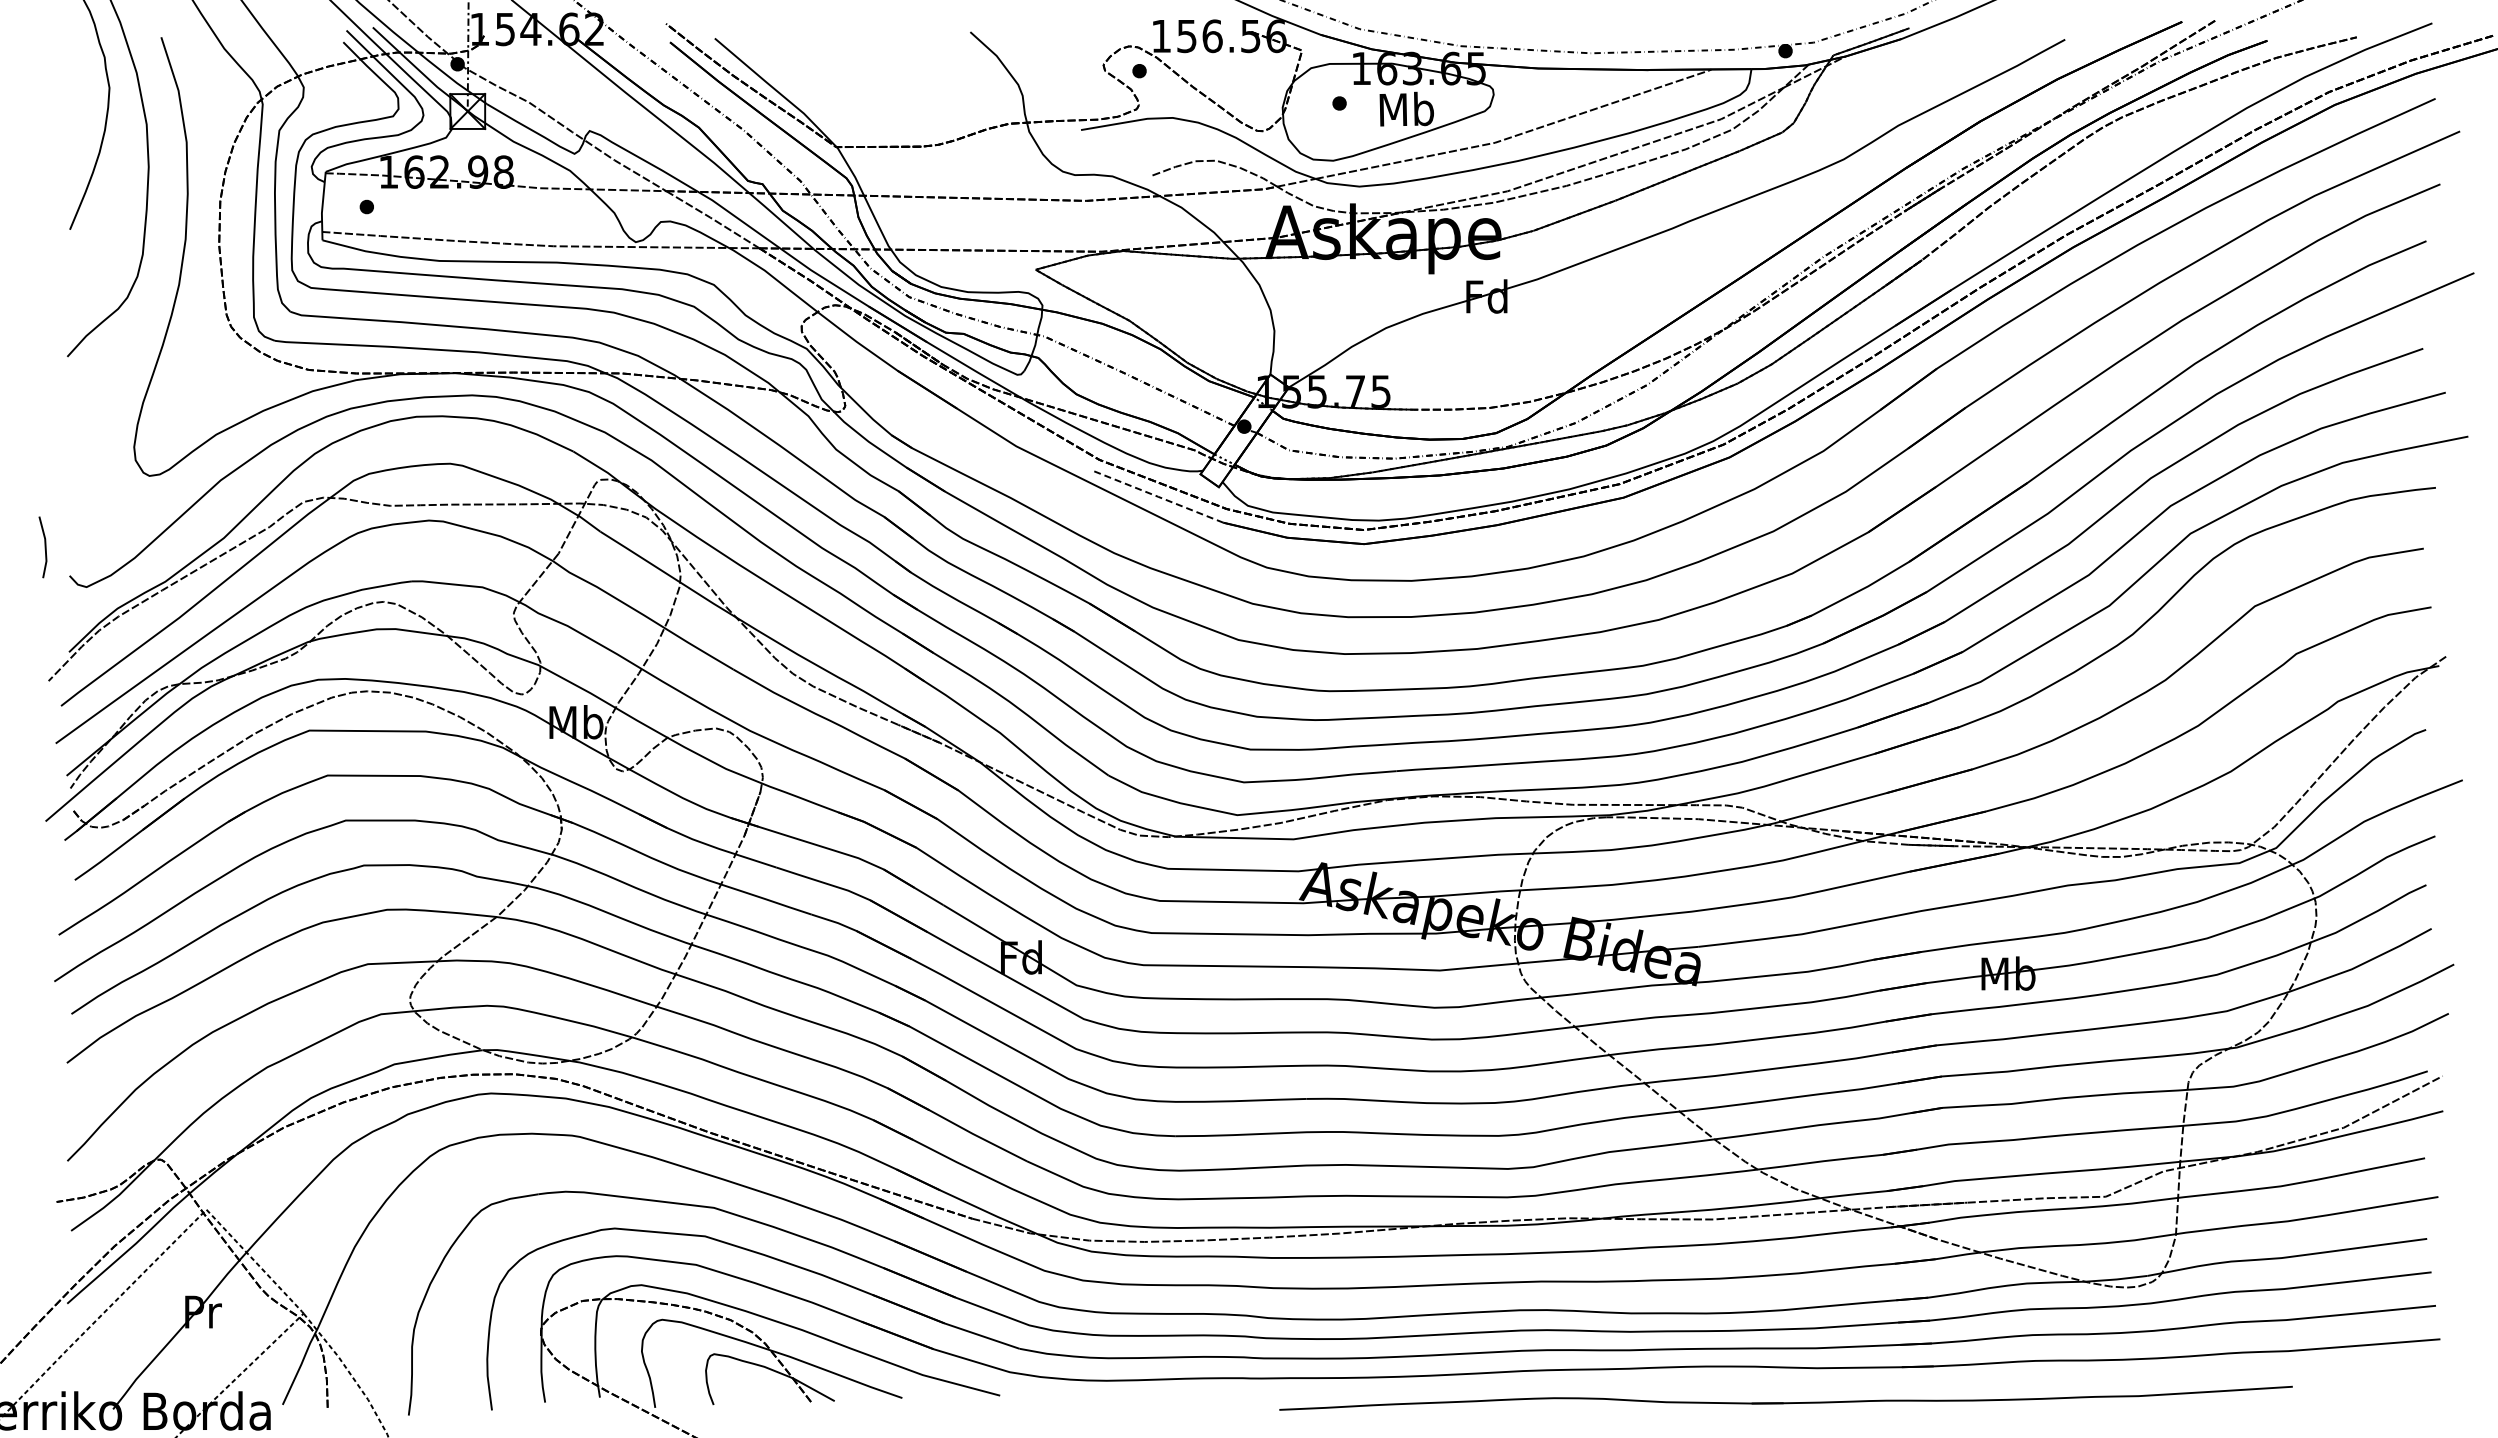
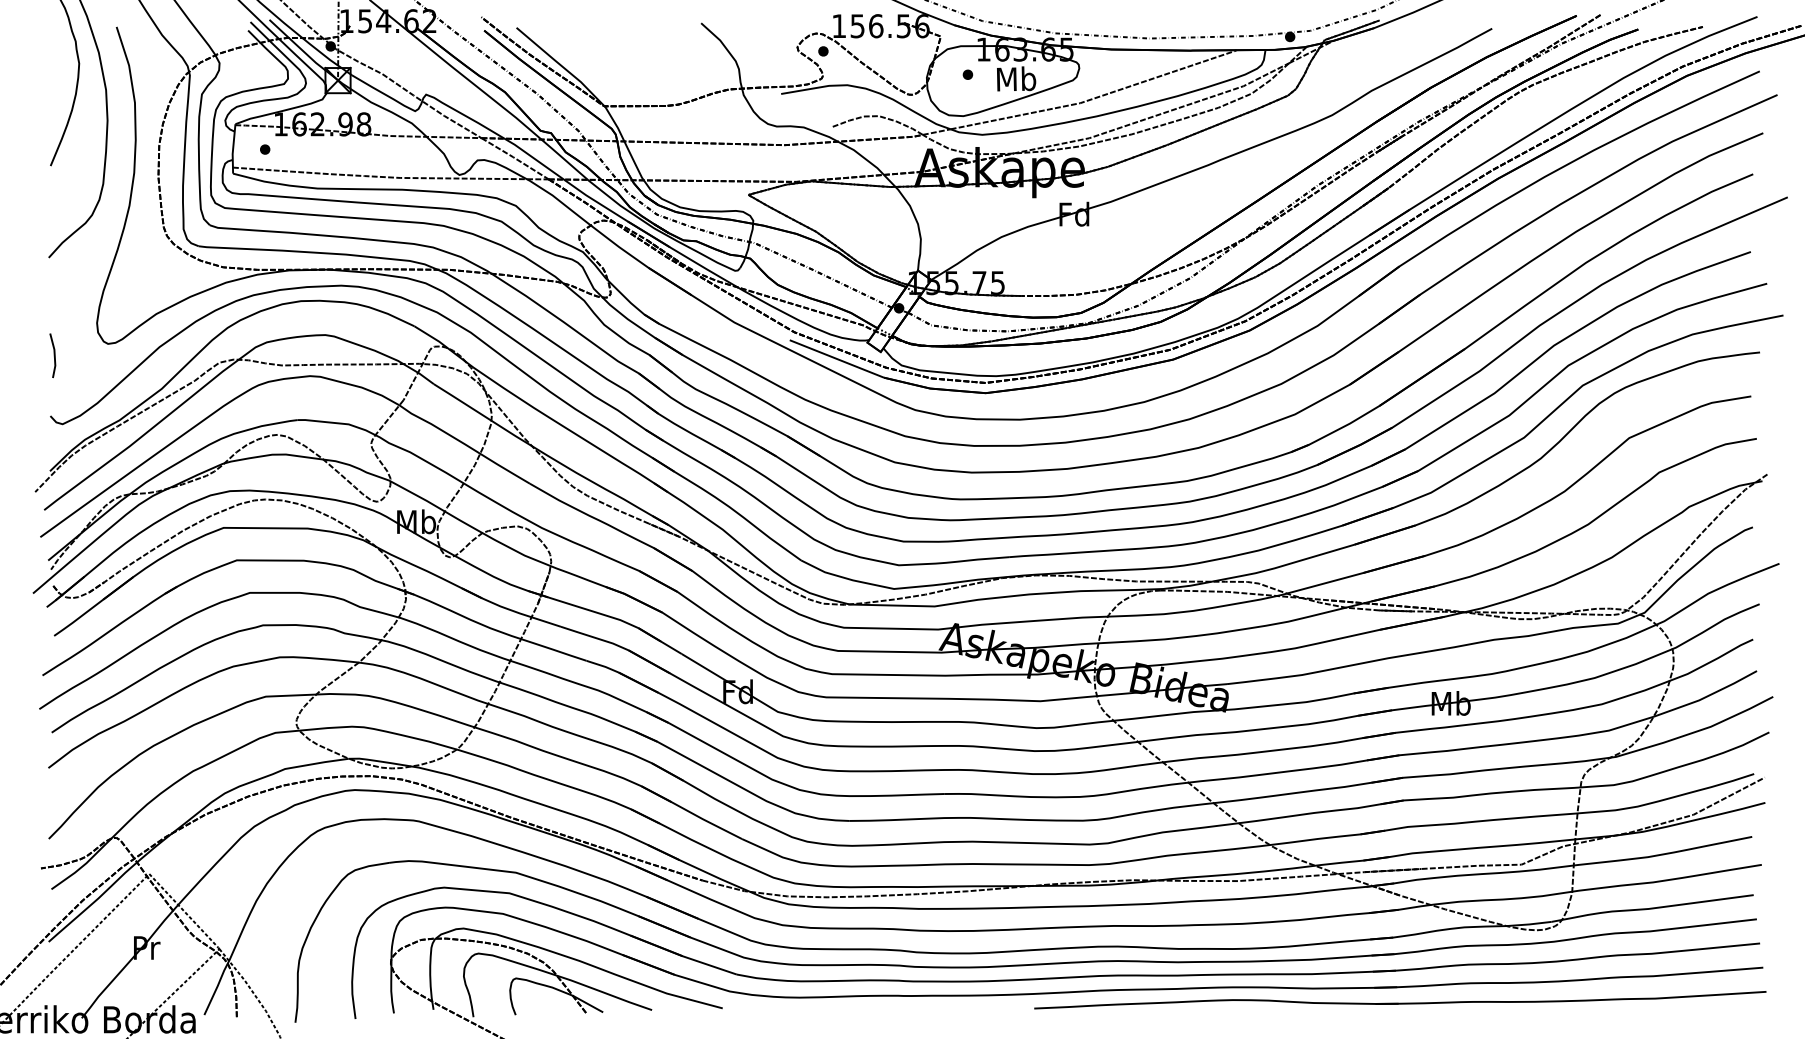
line: (1158, 496) -> (837, 358), dashed -> solid
line: (44, 547) -> (53, 355), moved
part: (1785, 1397) -> (1399, 999), moved

